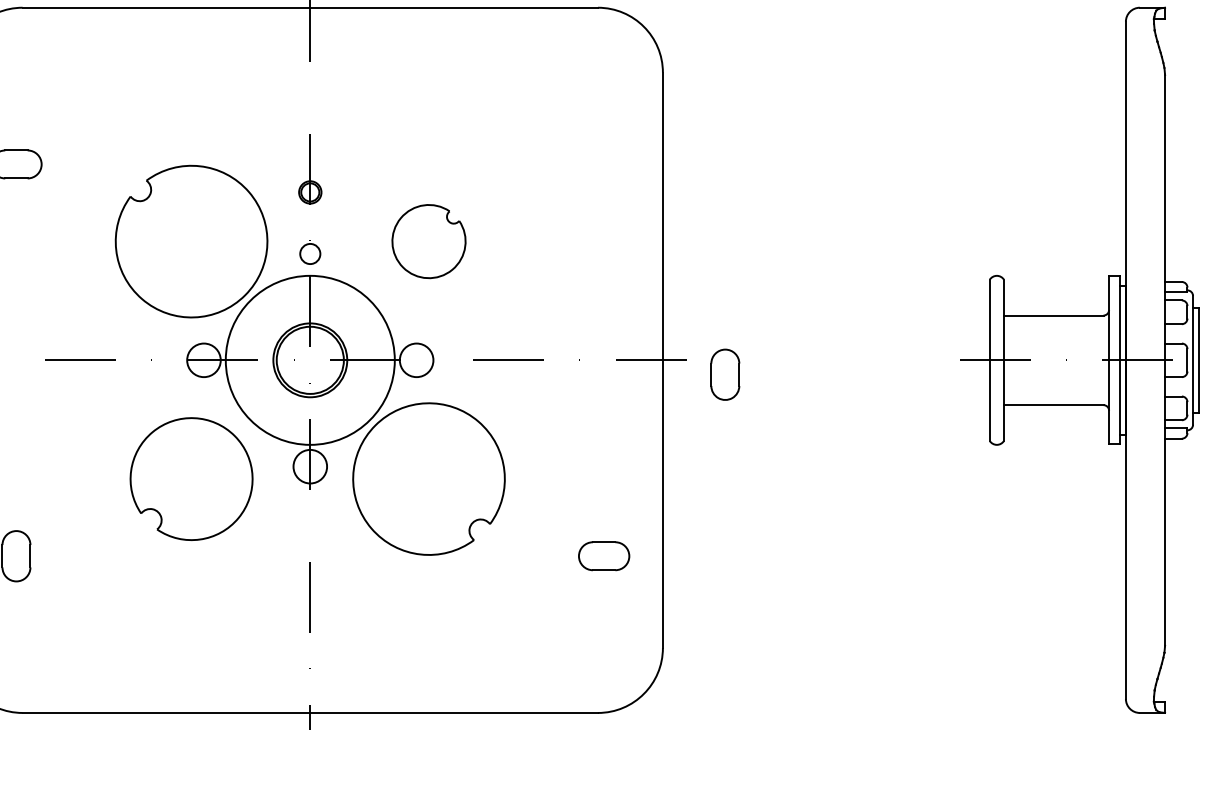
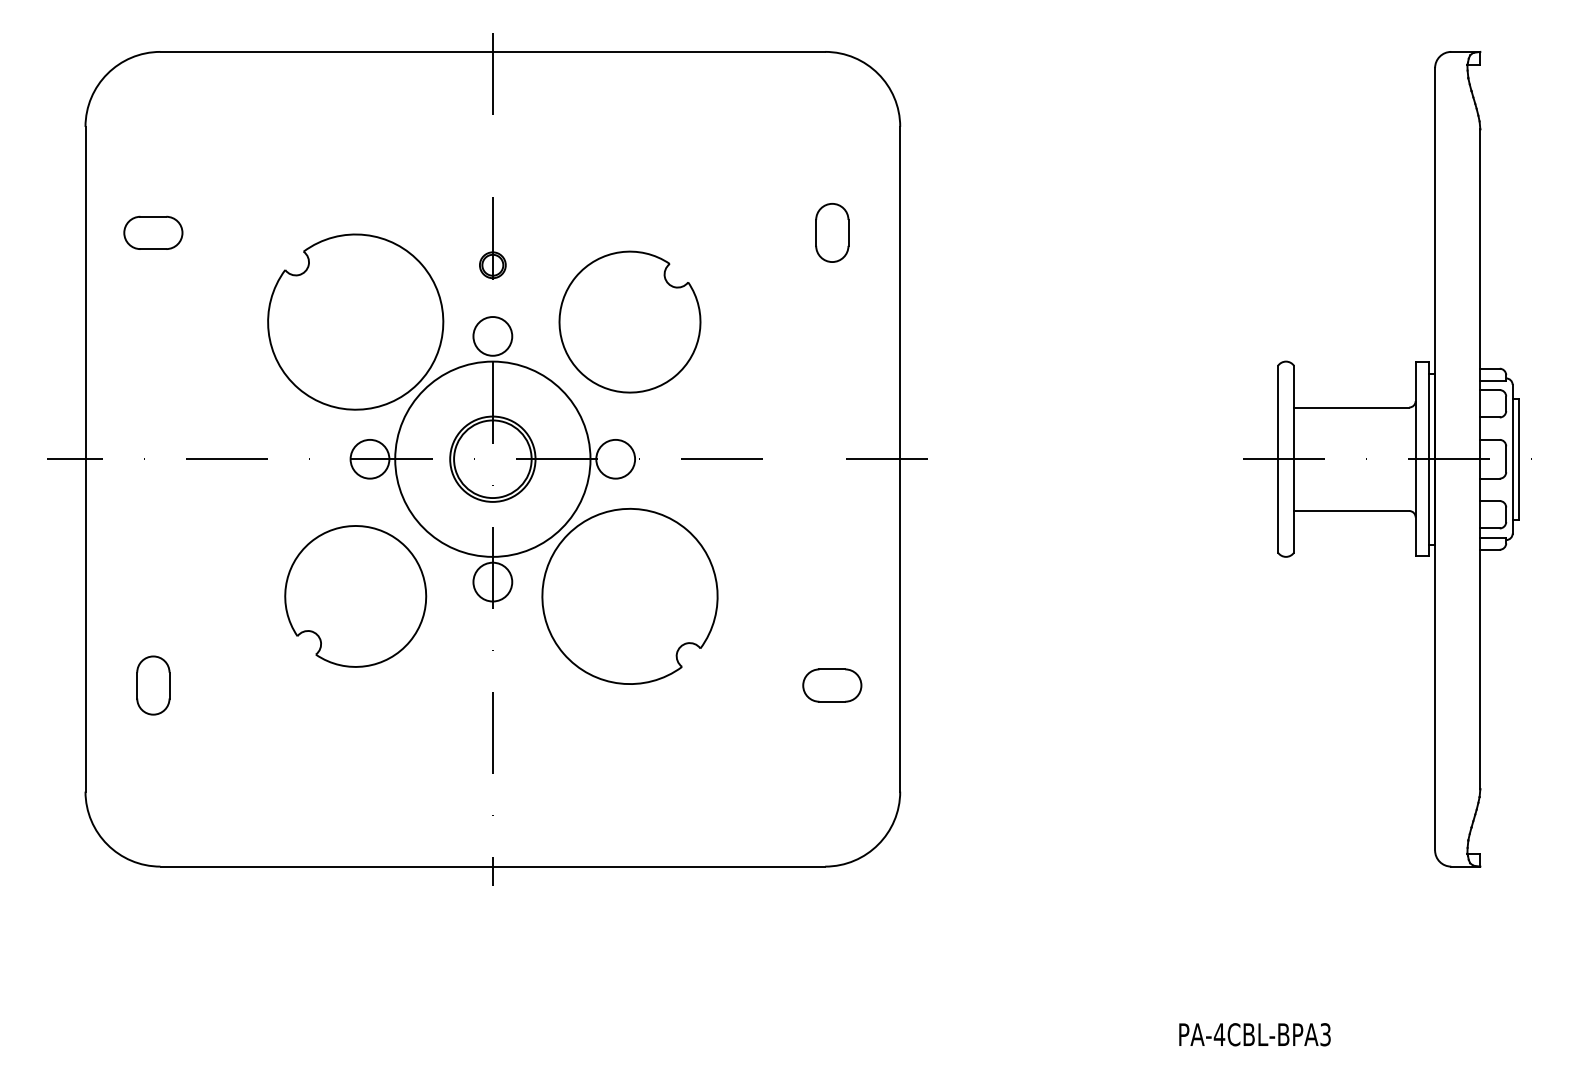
part: (428, 241) -> (629, 321), size x1.67
circle: (309, 254) -> (492, 336), size x1.67
part: (725, 374) -> (832, 232), moved

